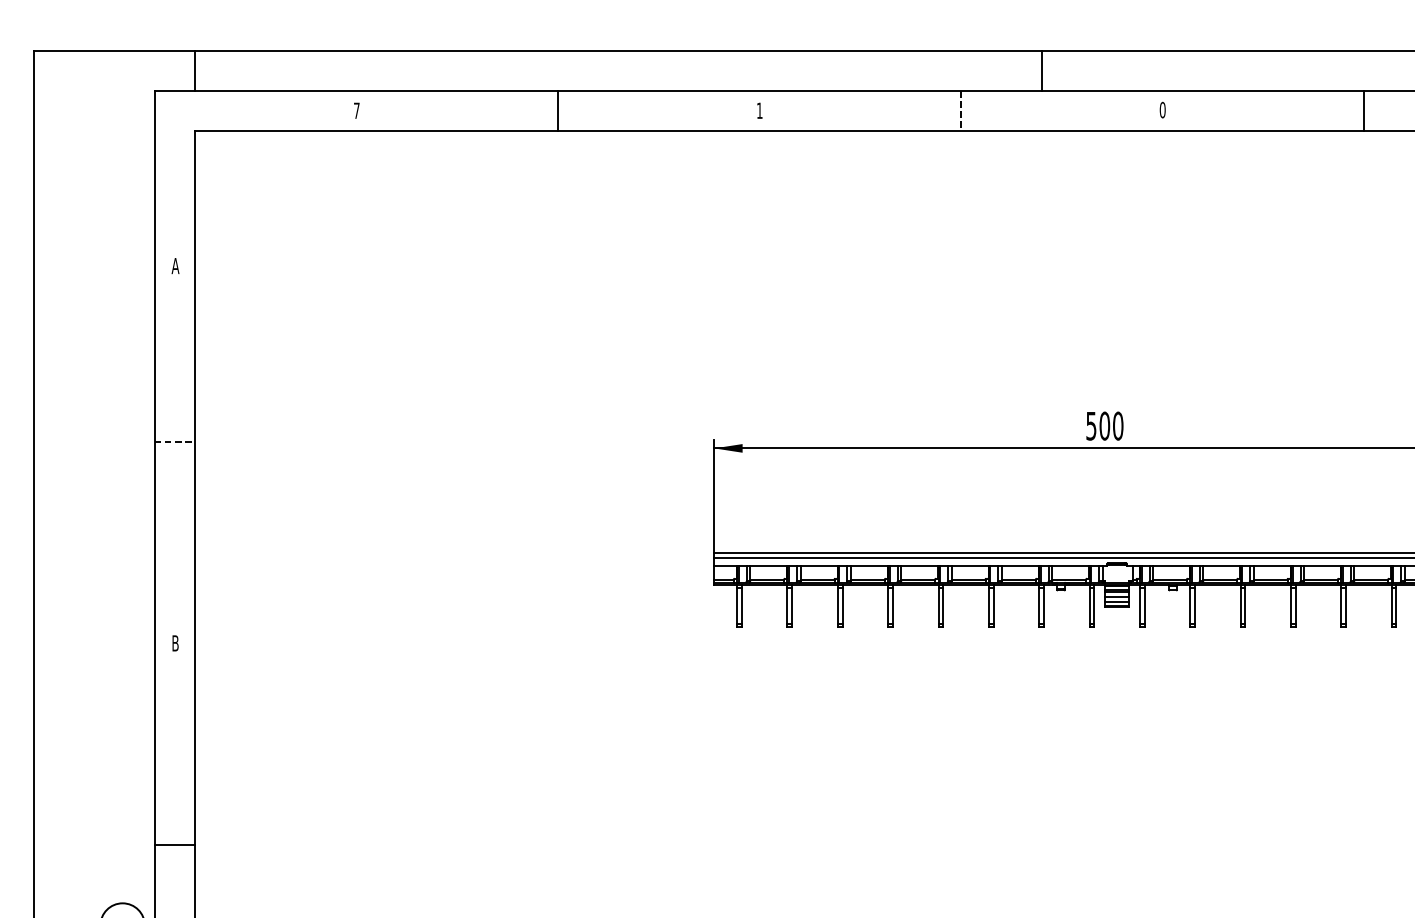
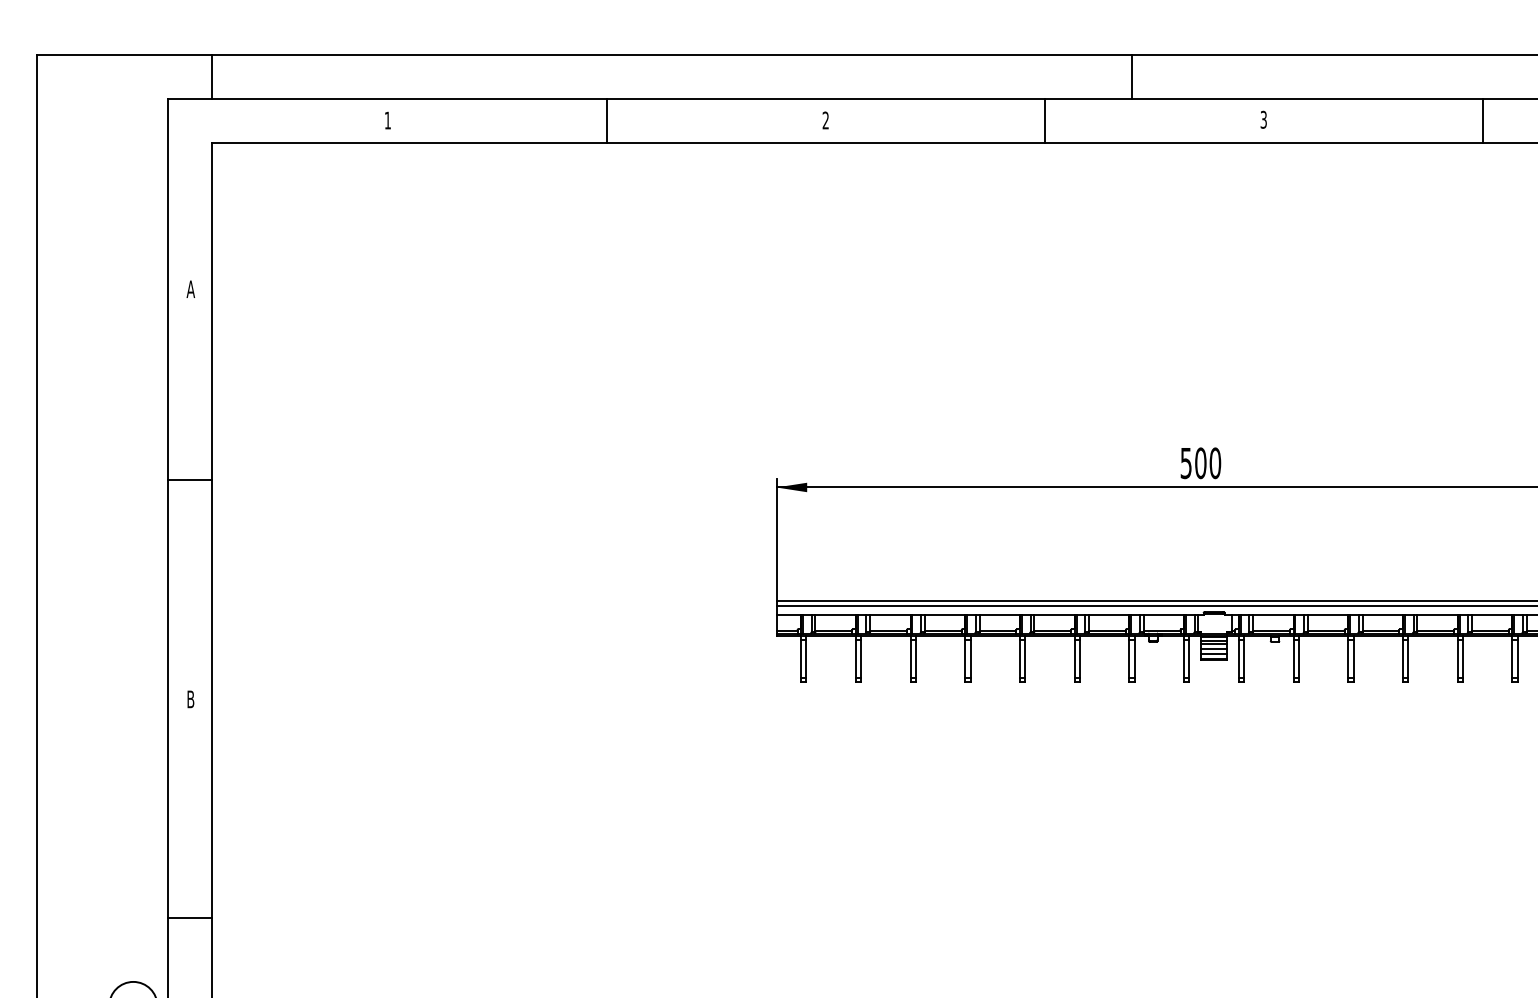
text: (1162, 109) -> (1263, 119), 0 -> 3
text: (356, 110) -> (387, 120), 7 -> 1
text: (759, 110) -> (825, 120), 1 -> 2
line: (960, 111) -> (1044, 121), dashed -> solid
line: (175, 441) -> (190, 480), dashed -> solid

